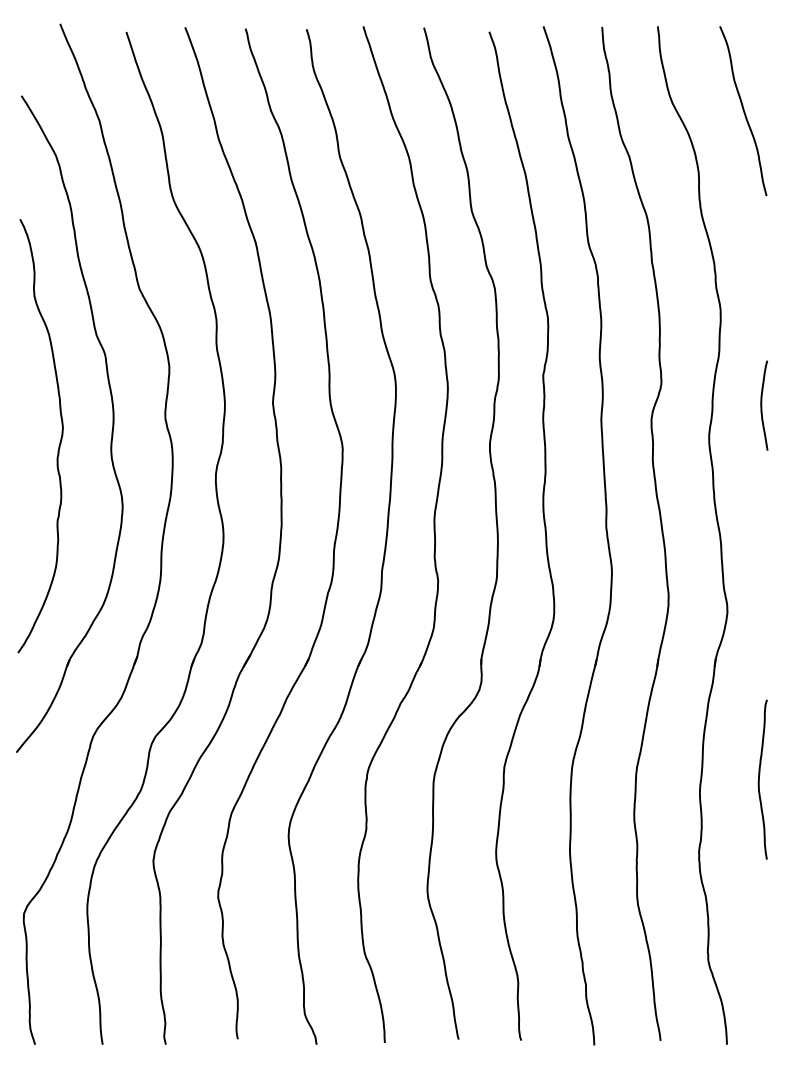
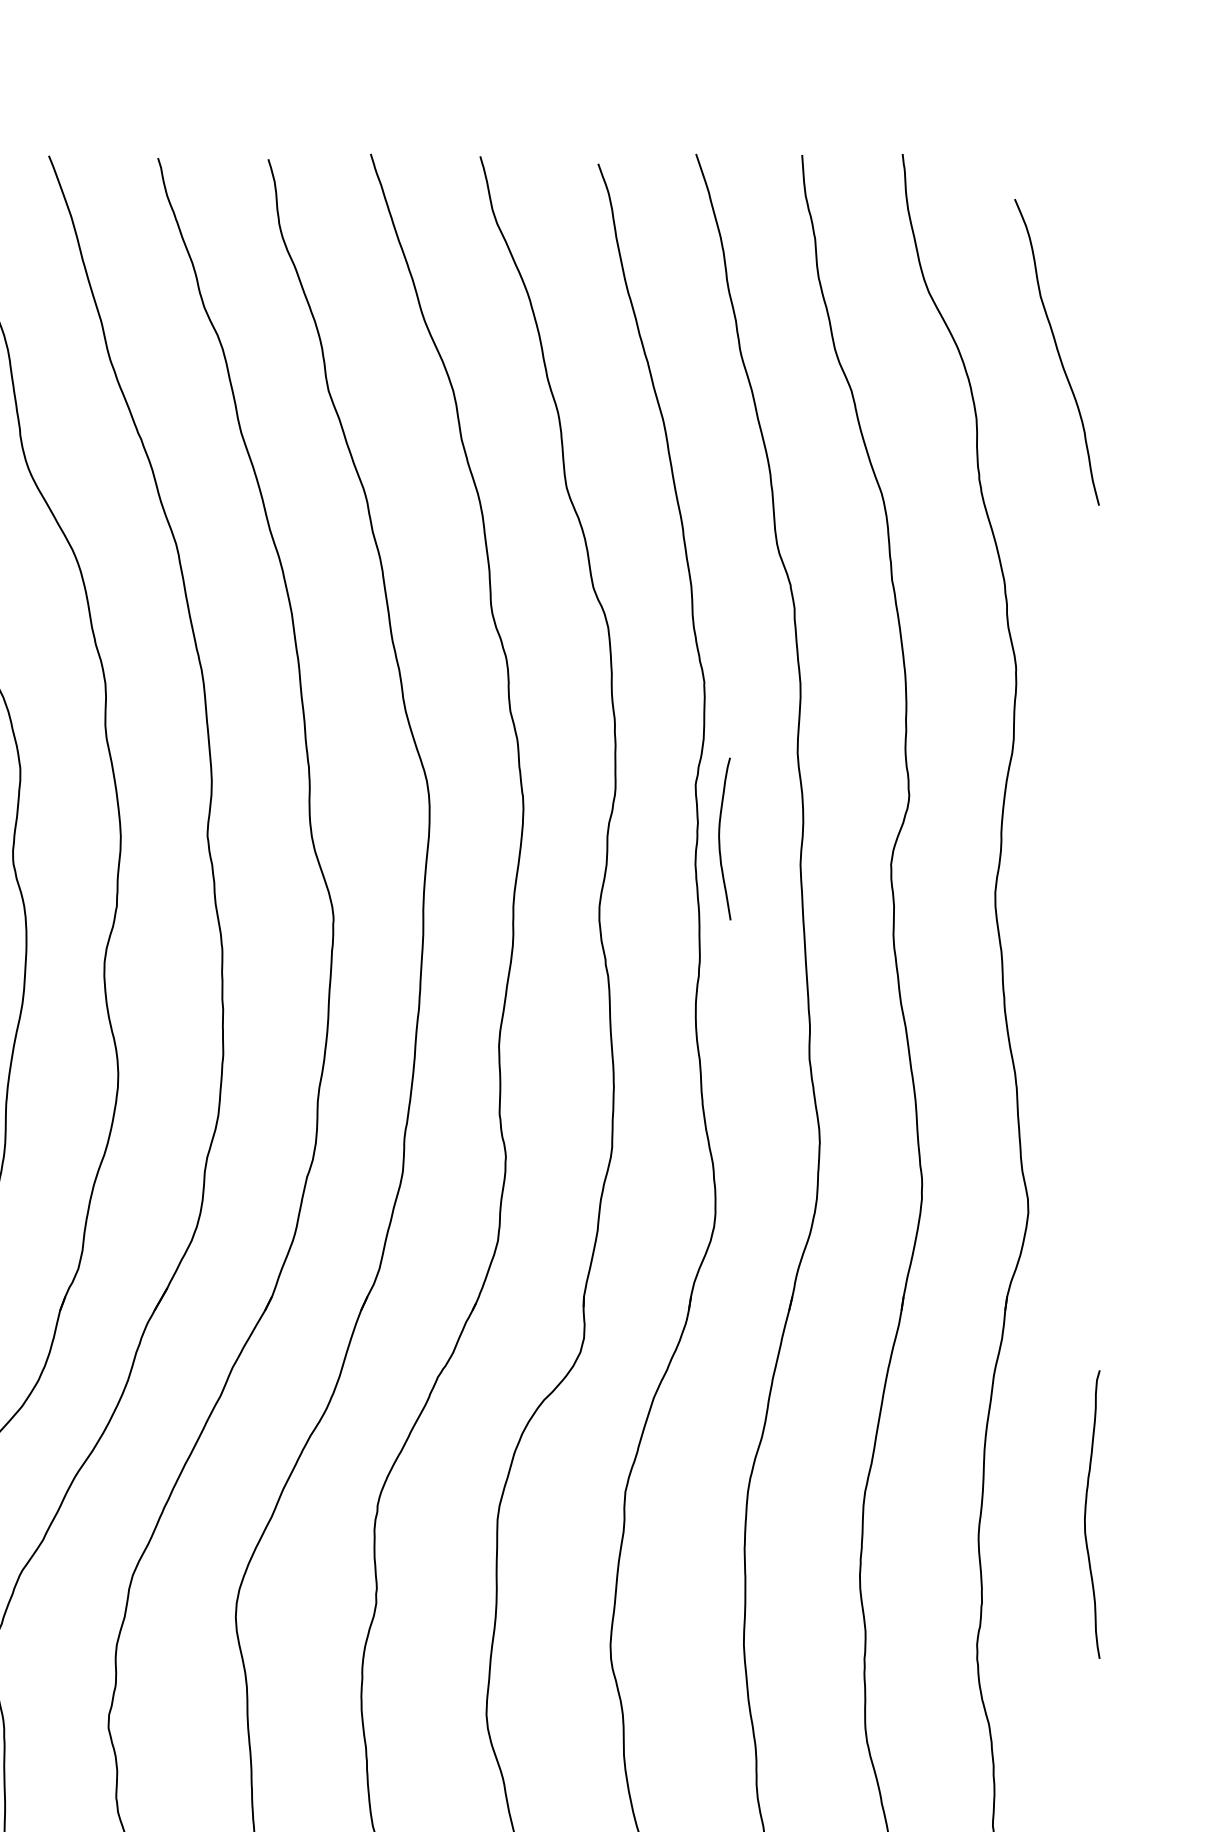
curve: (743, 111) -> (1057, 352), moved
curve: (762, 405) -> (721, 838), moved

